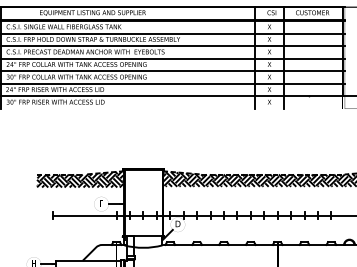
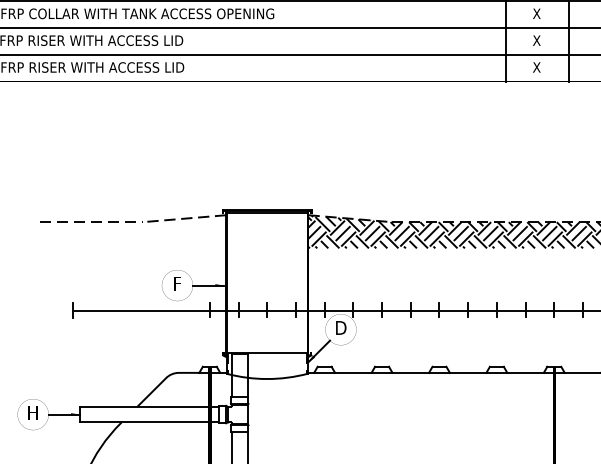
hatch: (80, 179) -> (132, 232), removed

